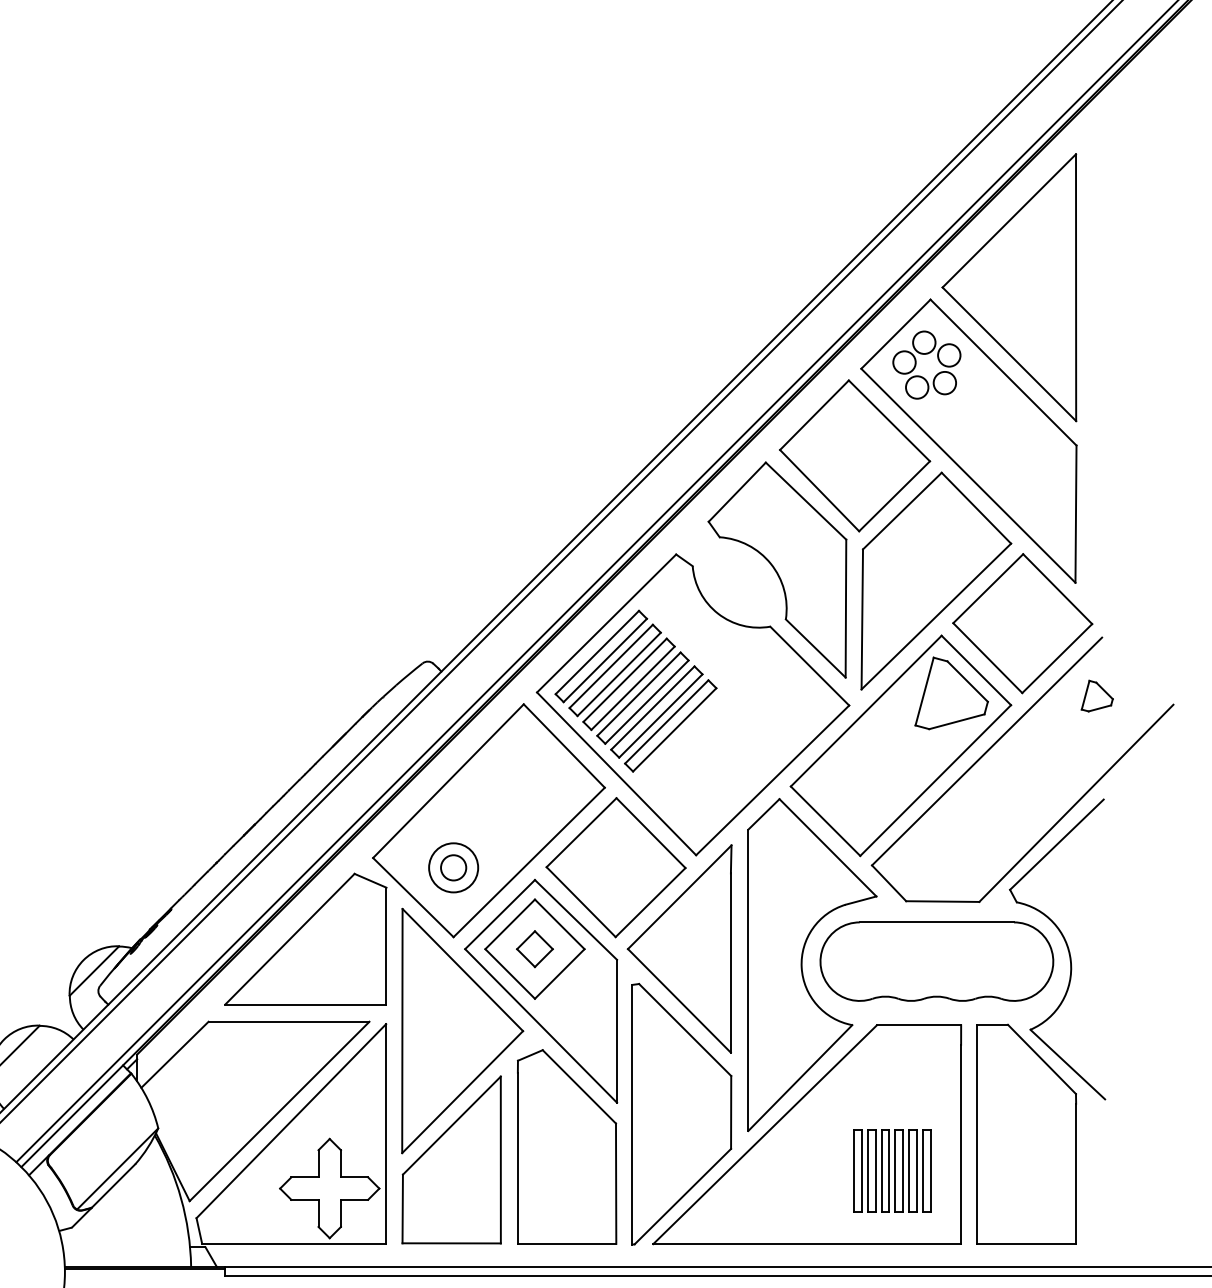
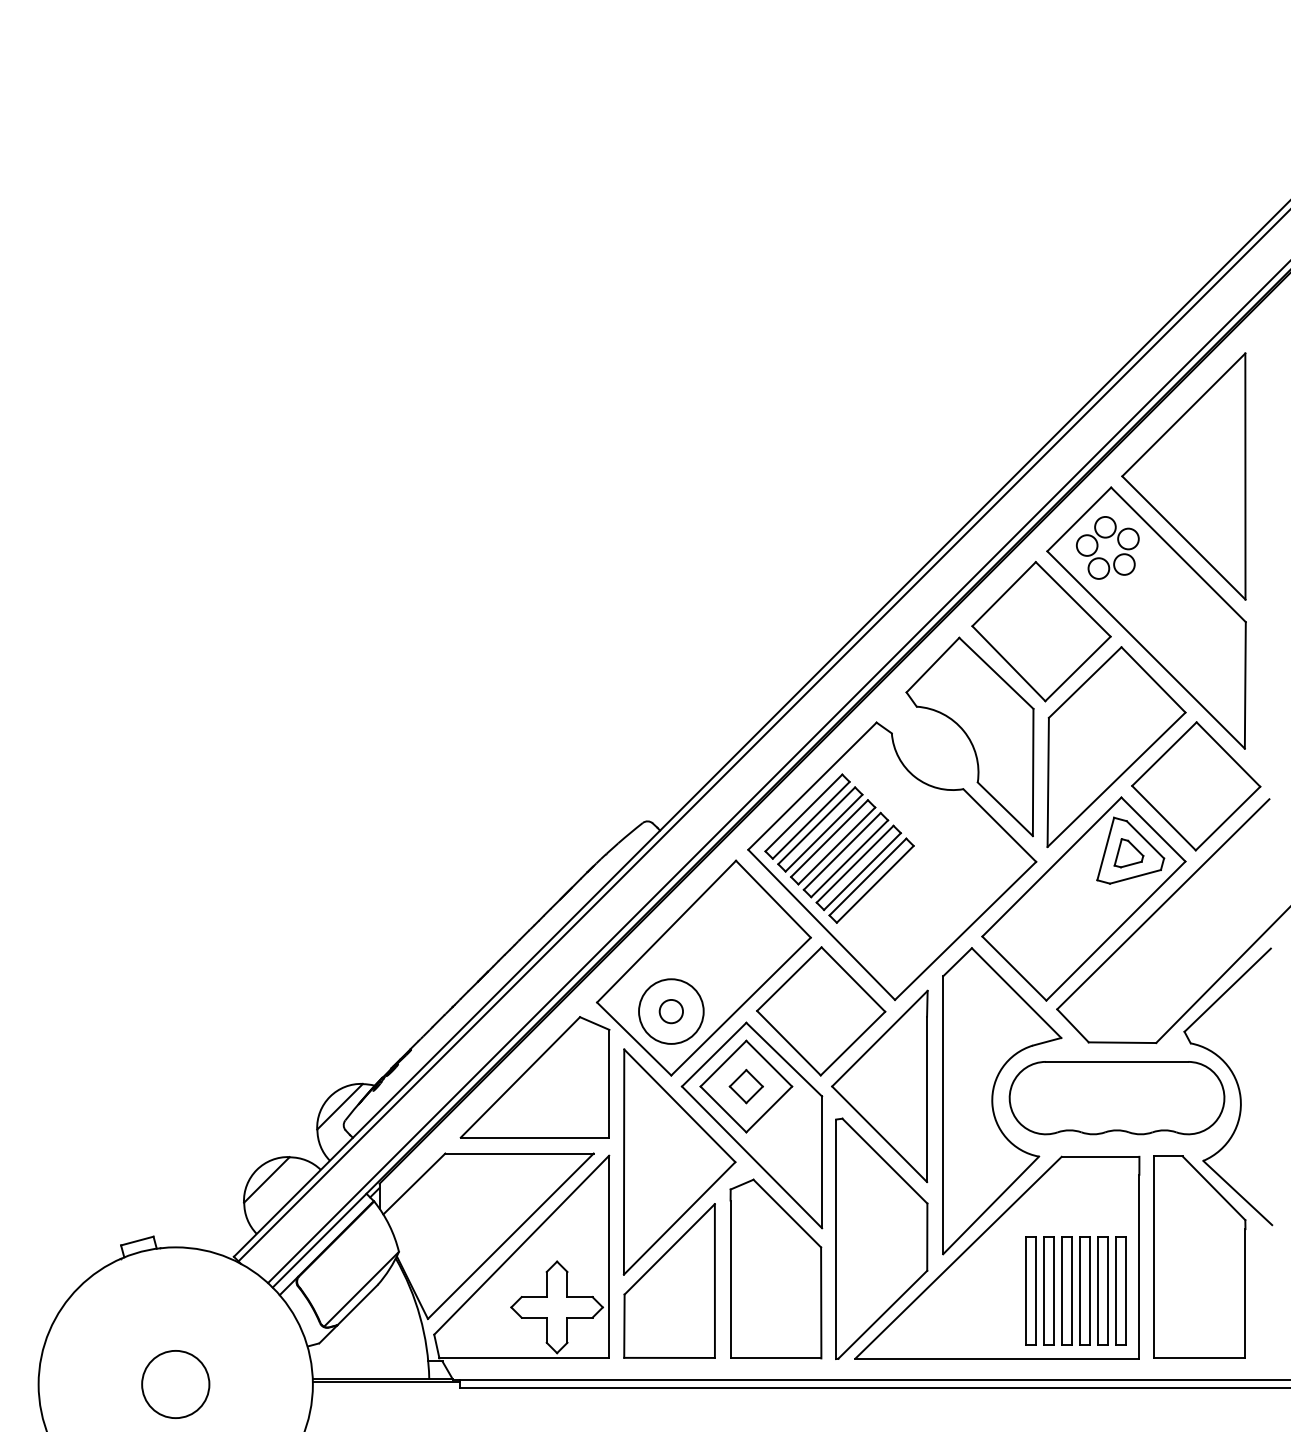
part: (1096, 696) -> (1128, 853), moved
circle: (453, 867) -> (671, 1011), size x1.43
part: (891, 1170) -> (1075, 1290), size x1.43

